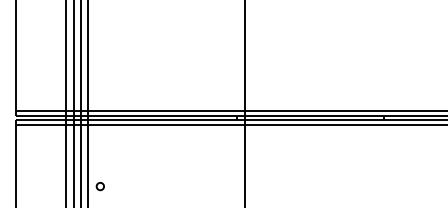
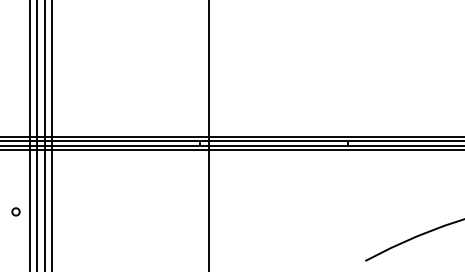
part: (99, 186) -> (15, 211), moved

